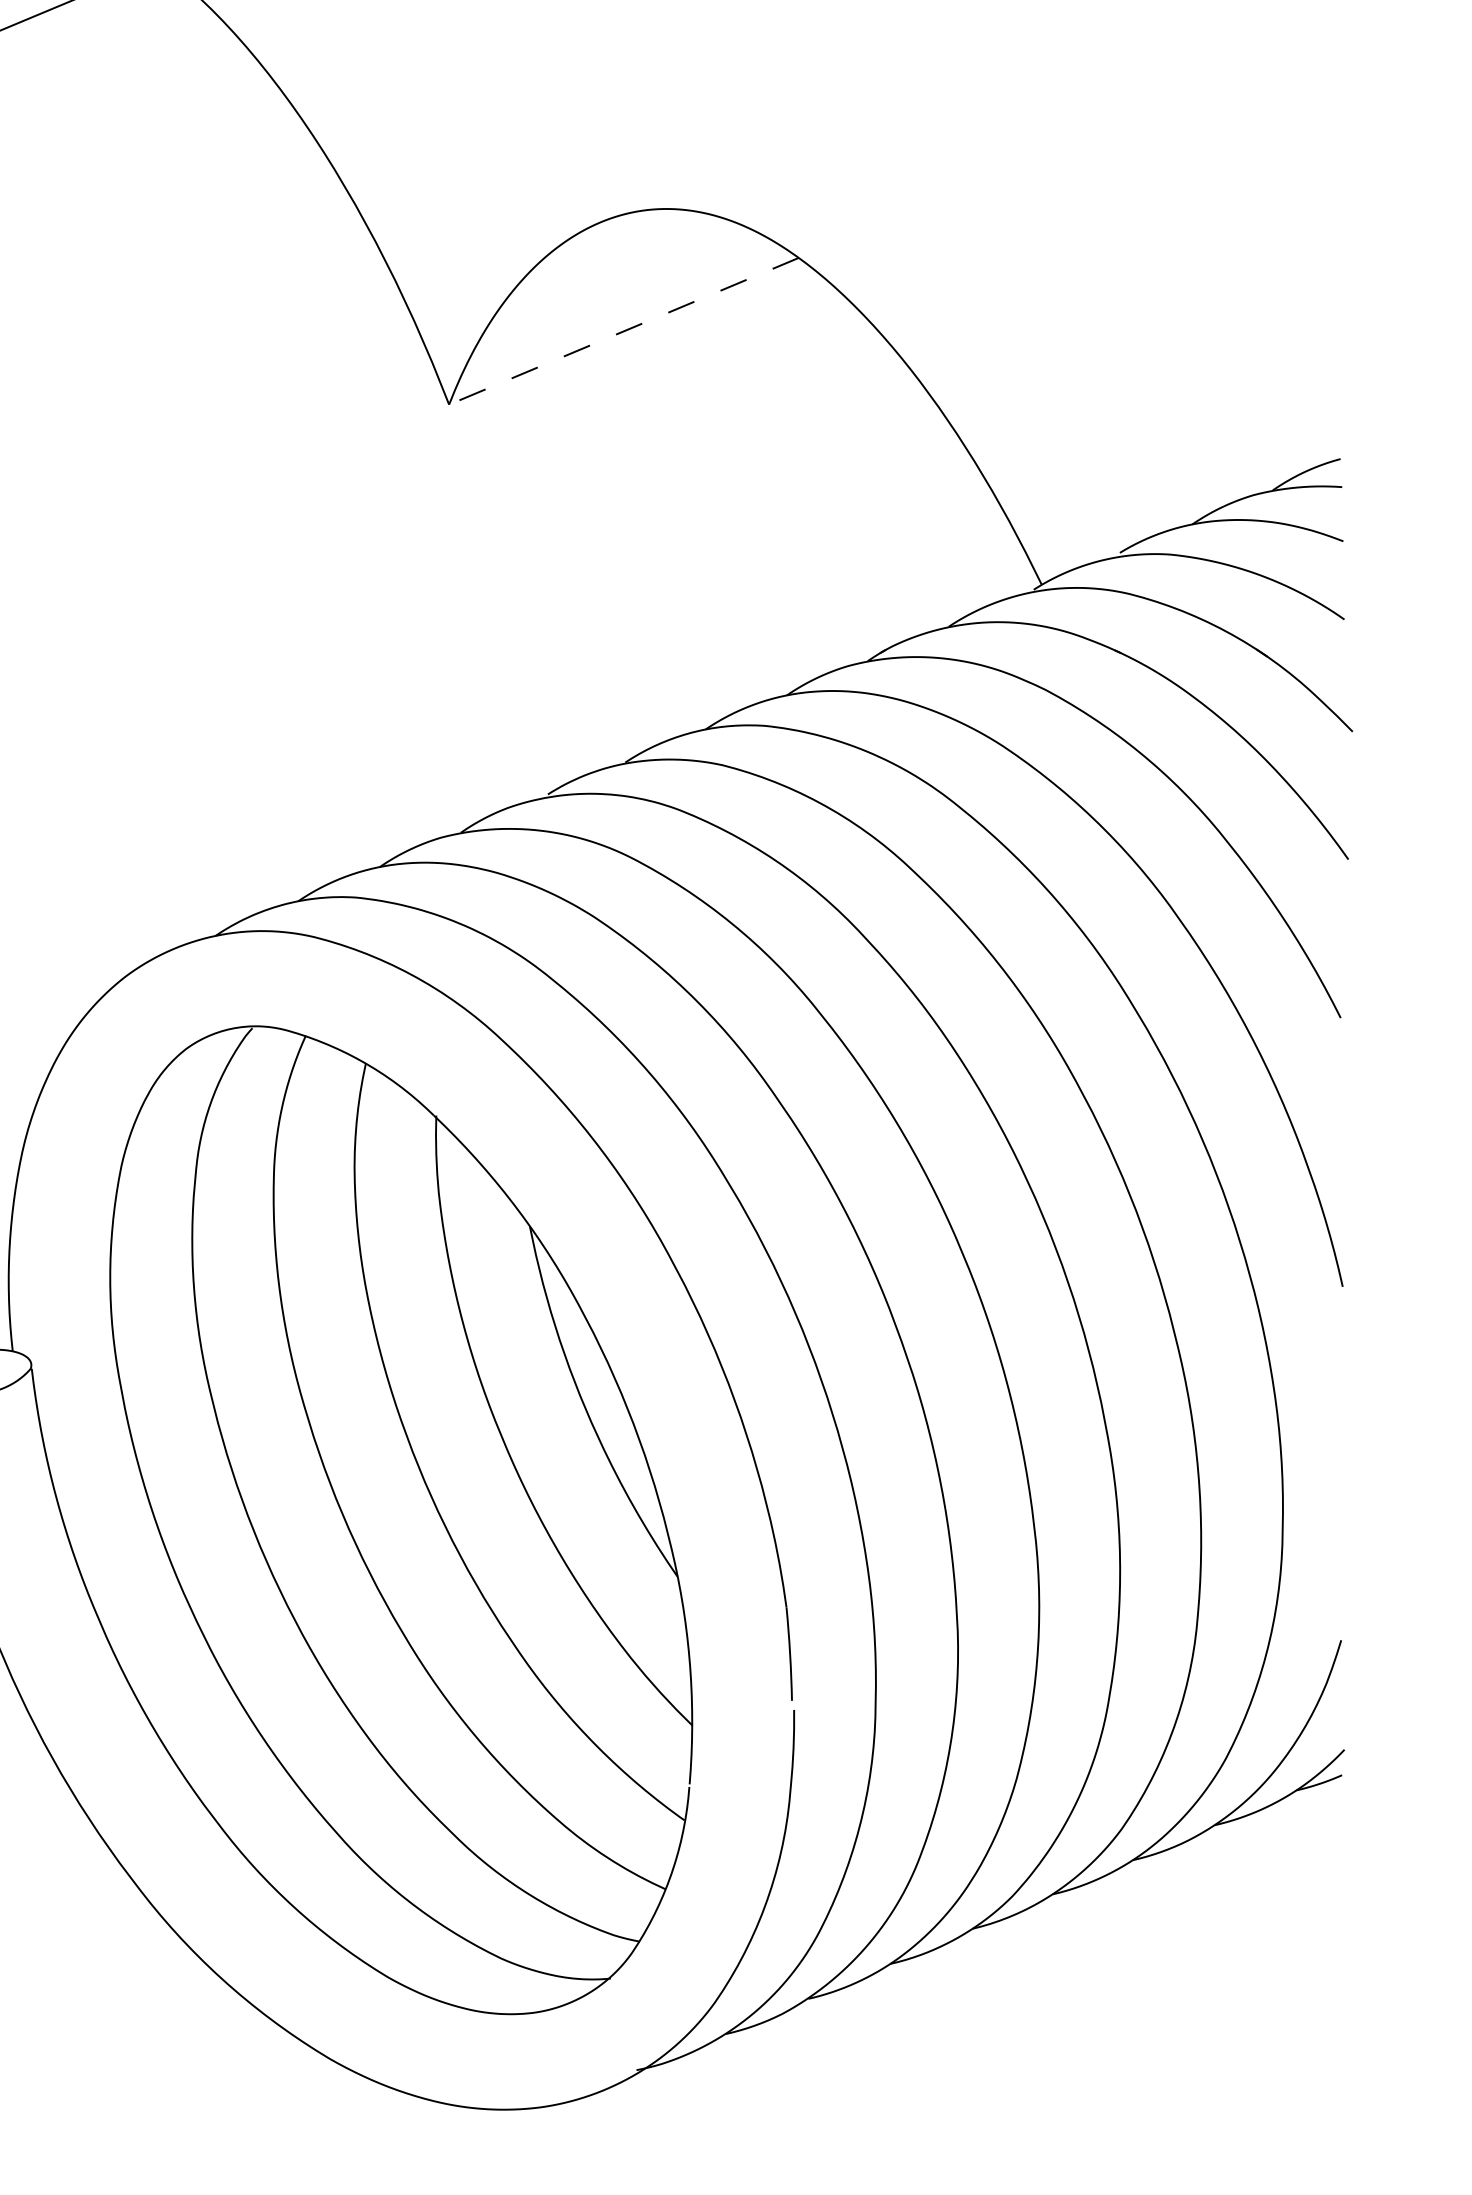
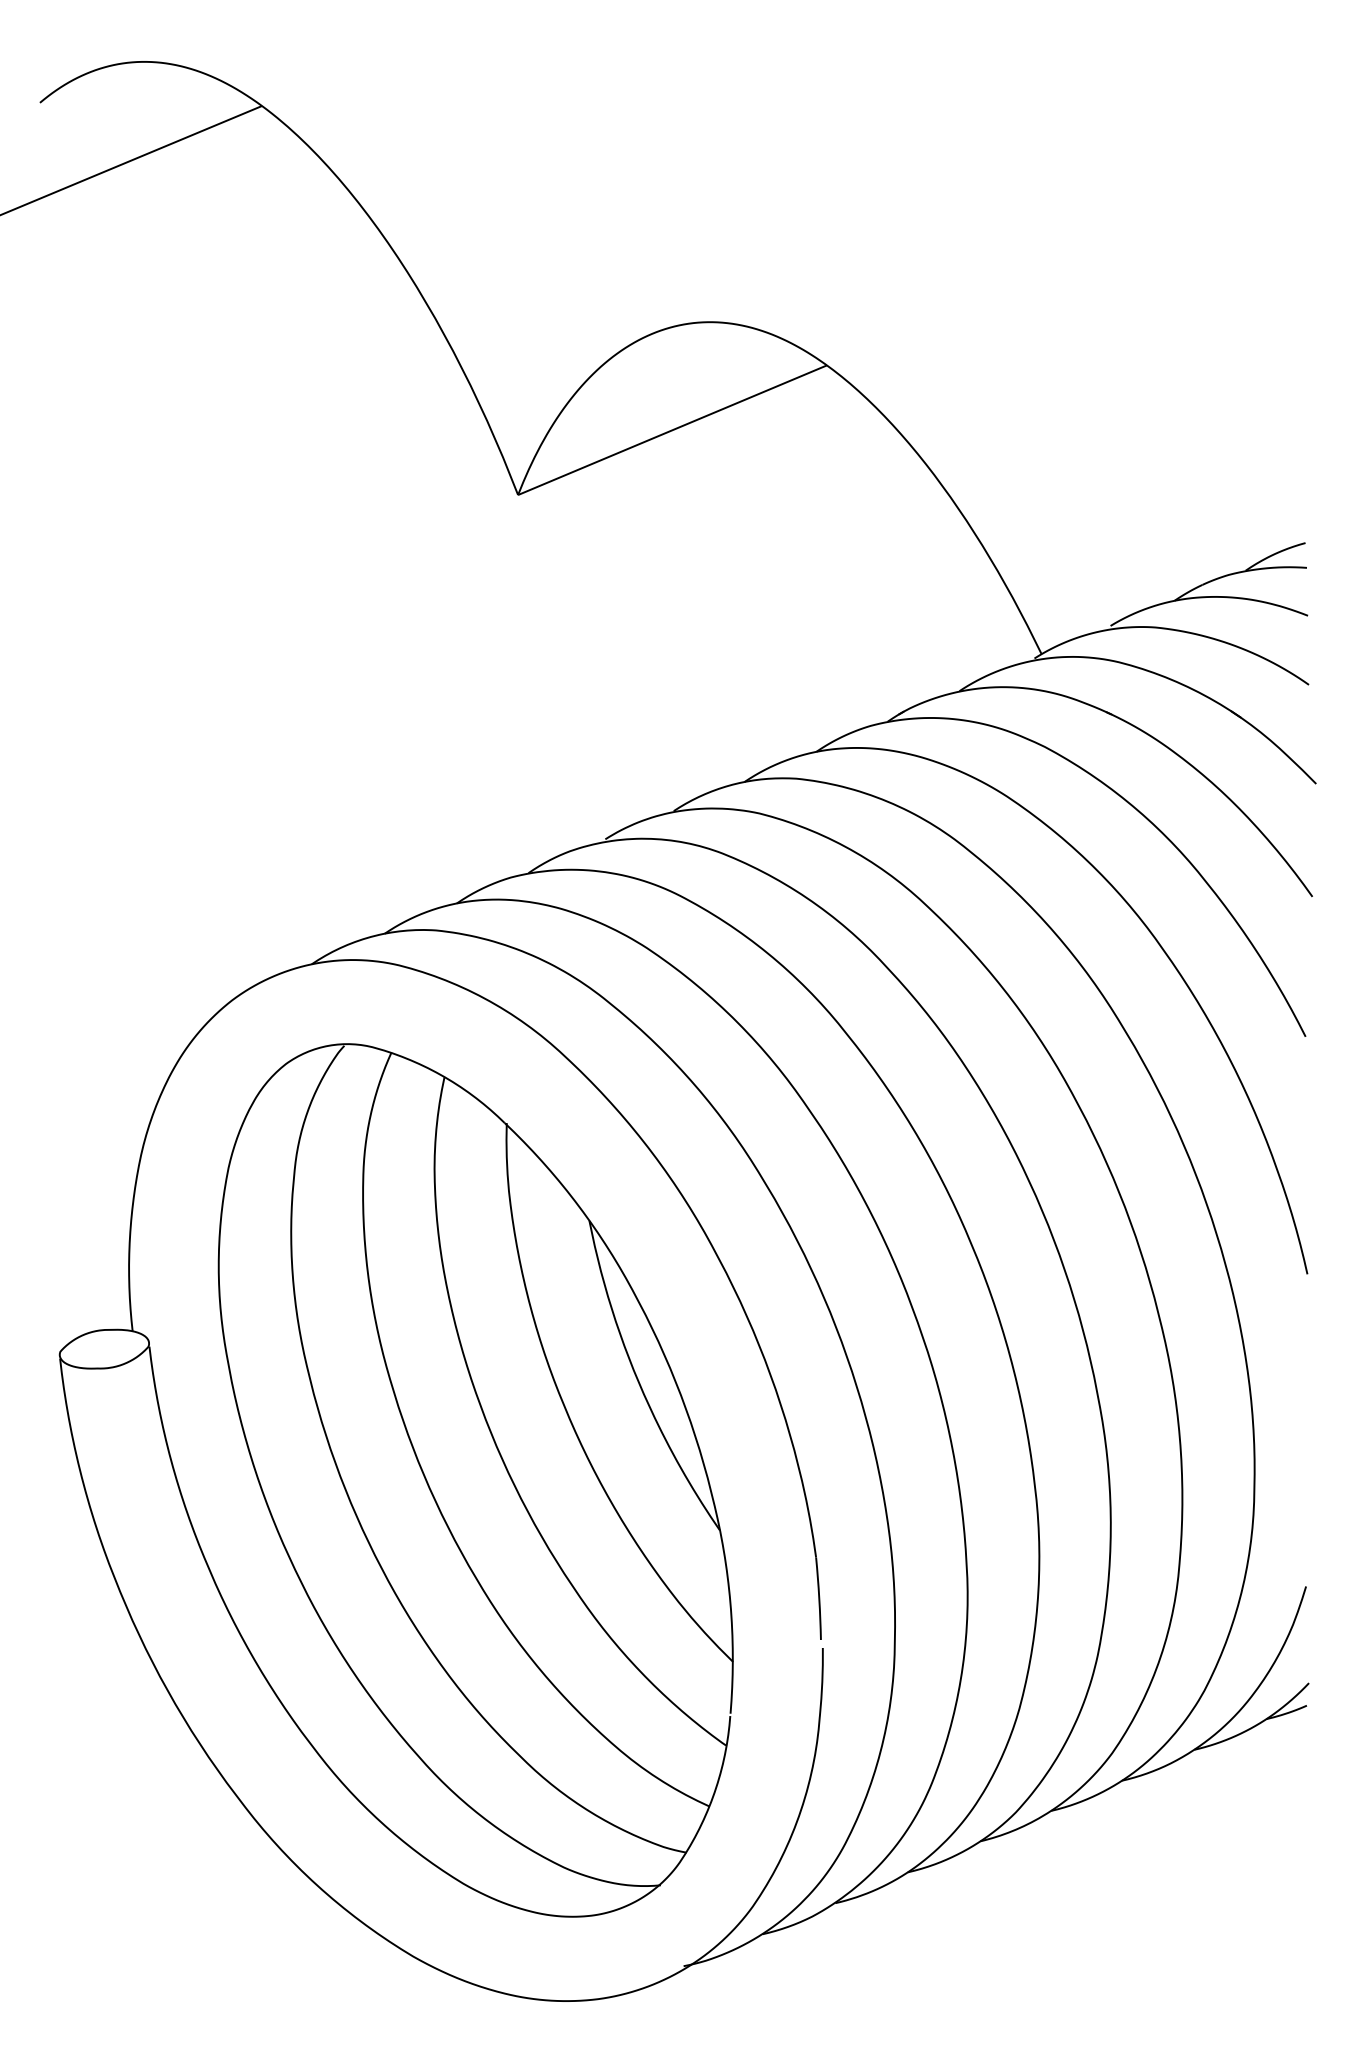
line: (623, 331) -> (672, 430), dashed -> solid

